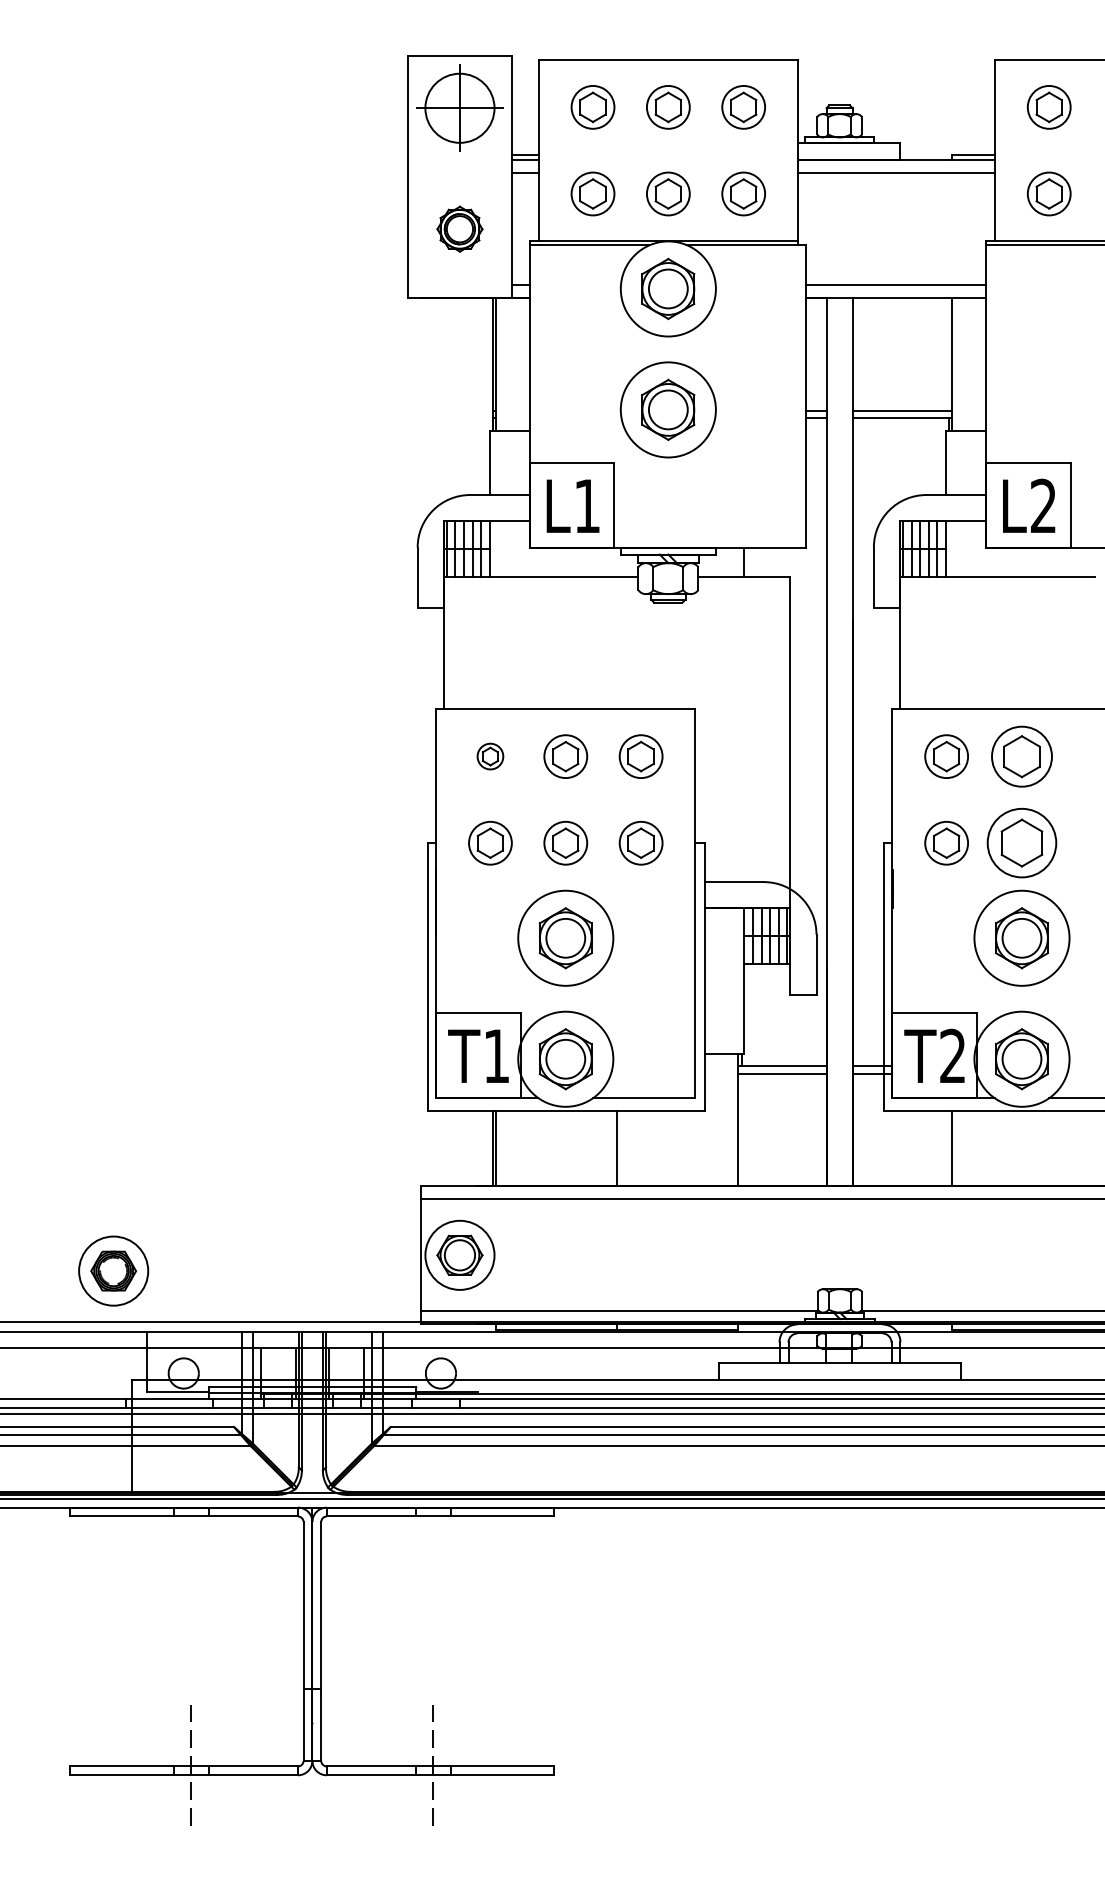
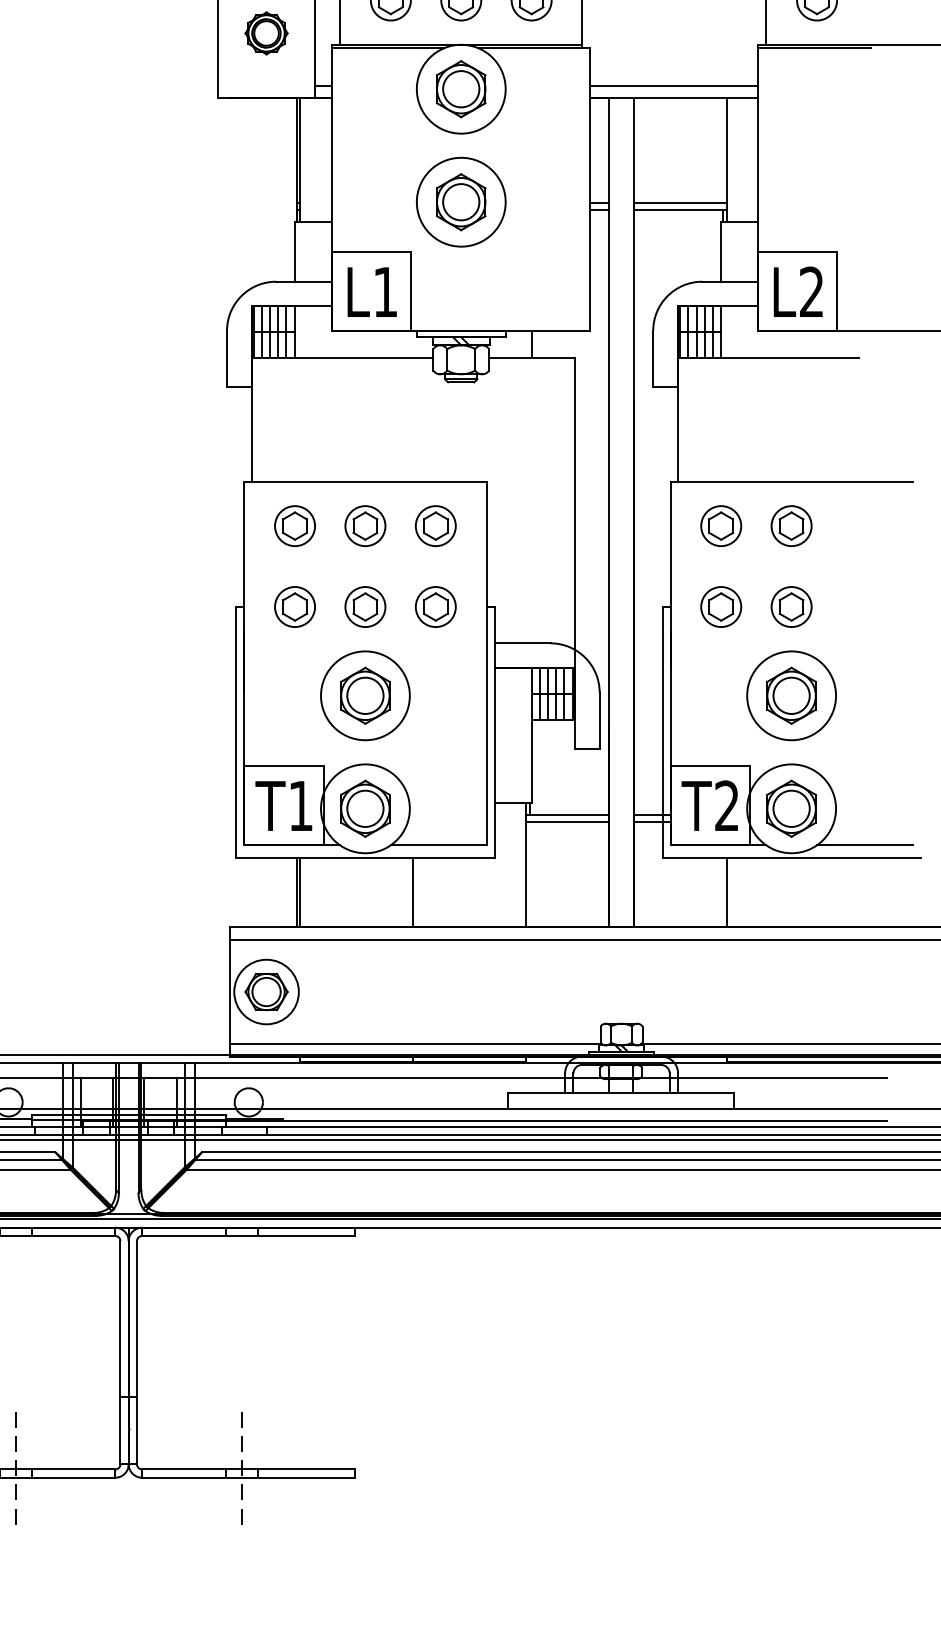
part: (490, 756) -> (295, 525), size x1.67
part: (1021, 756) -> (791, 525), size x0.71
part: (1021, 843) -> (791, 607), size x0.62

